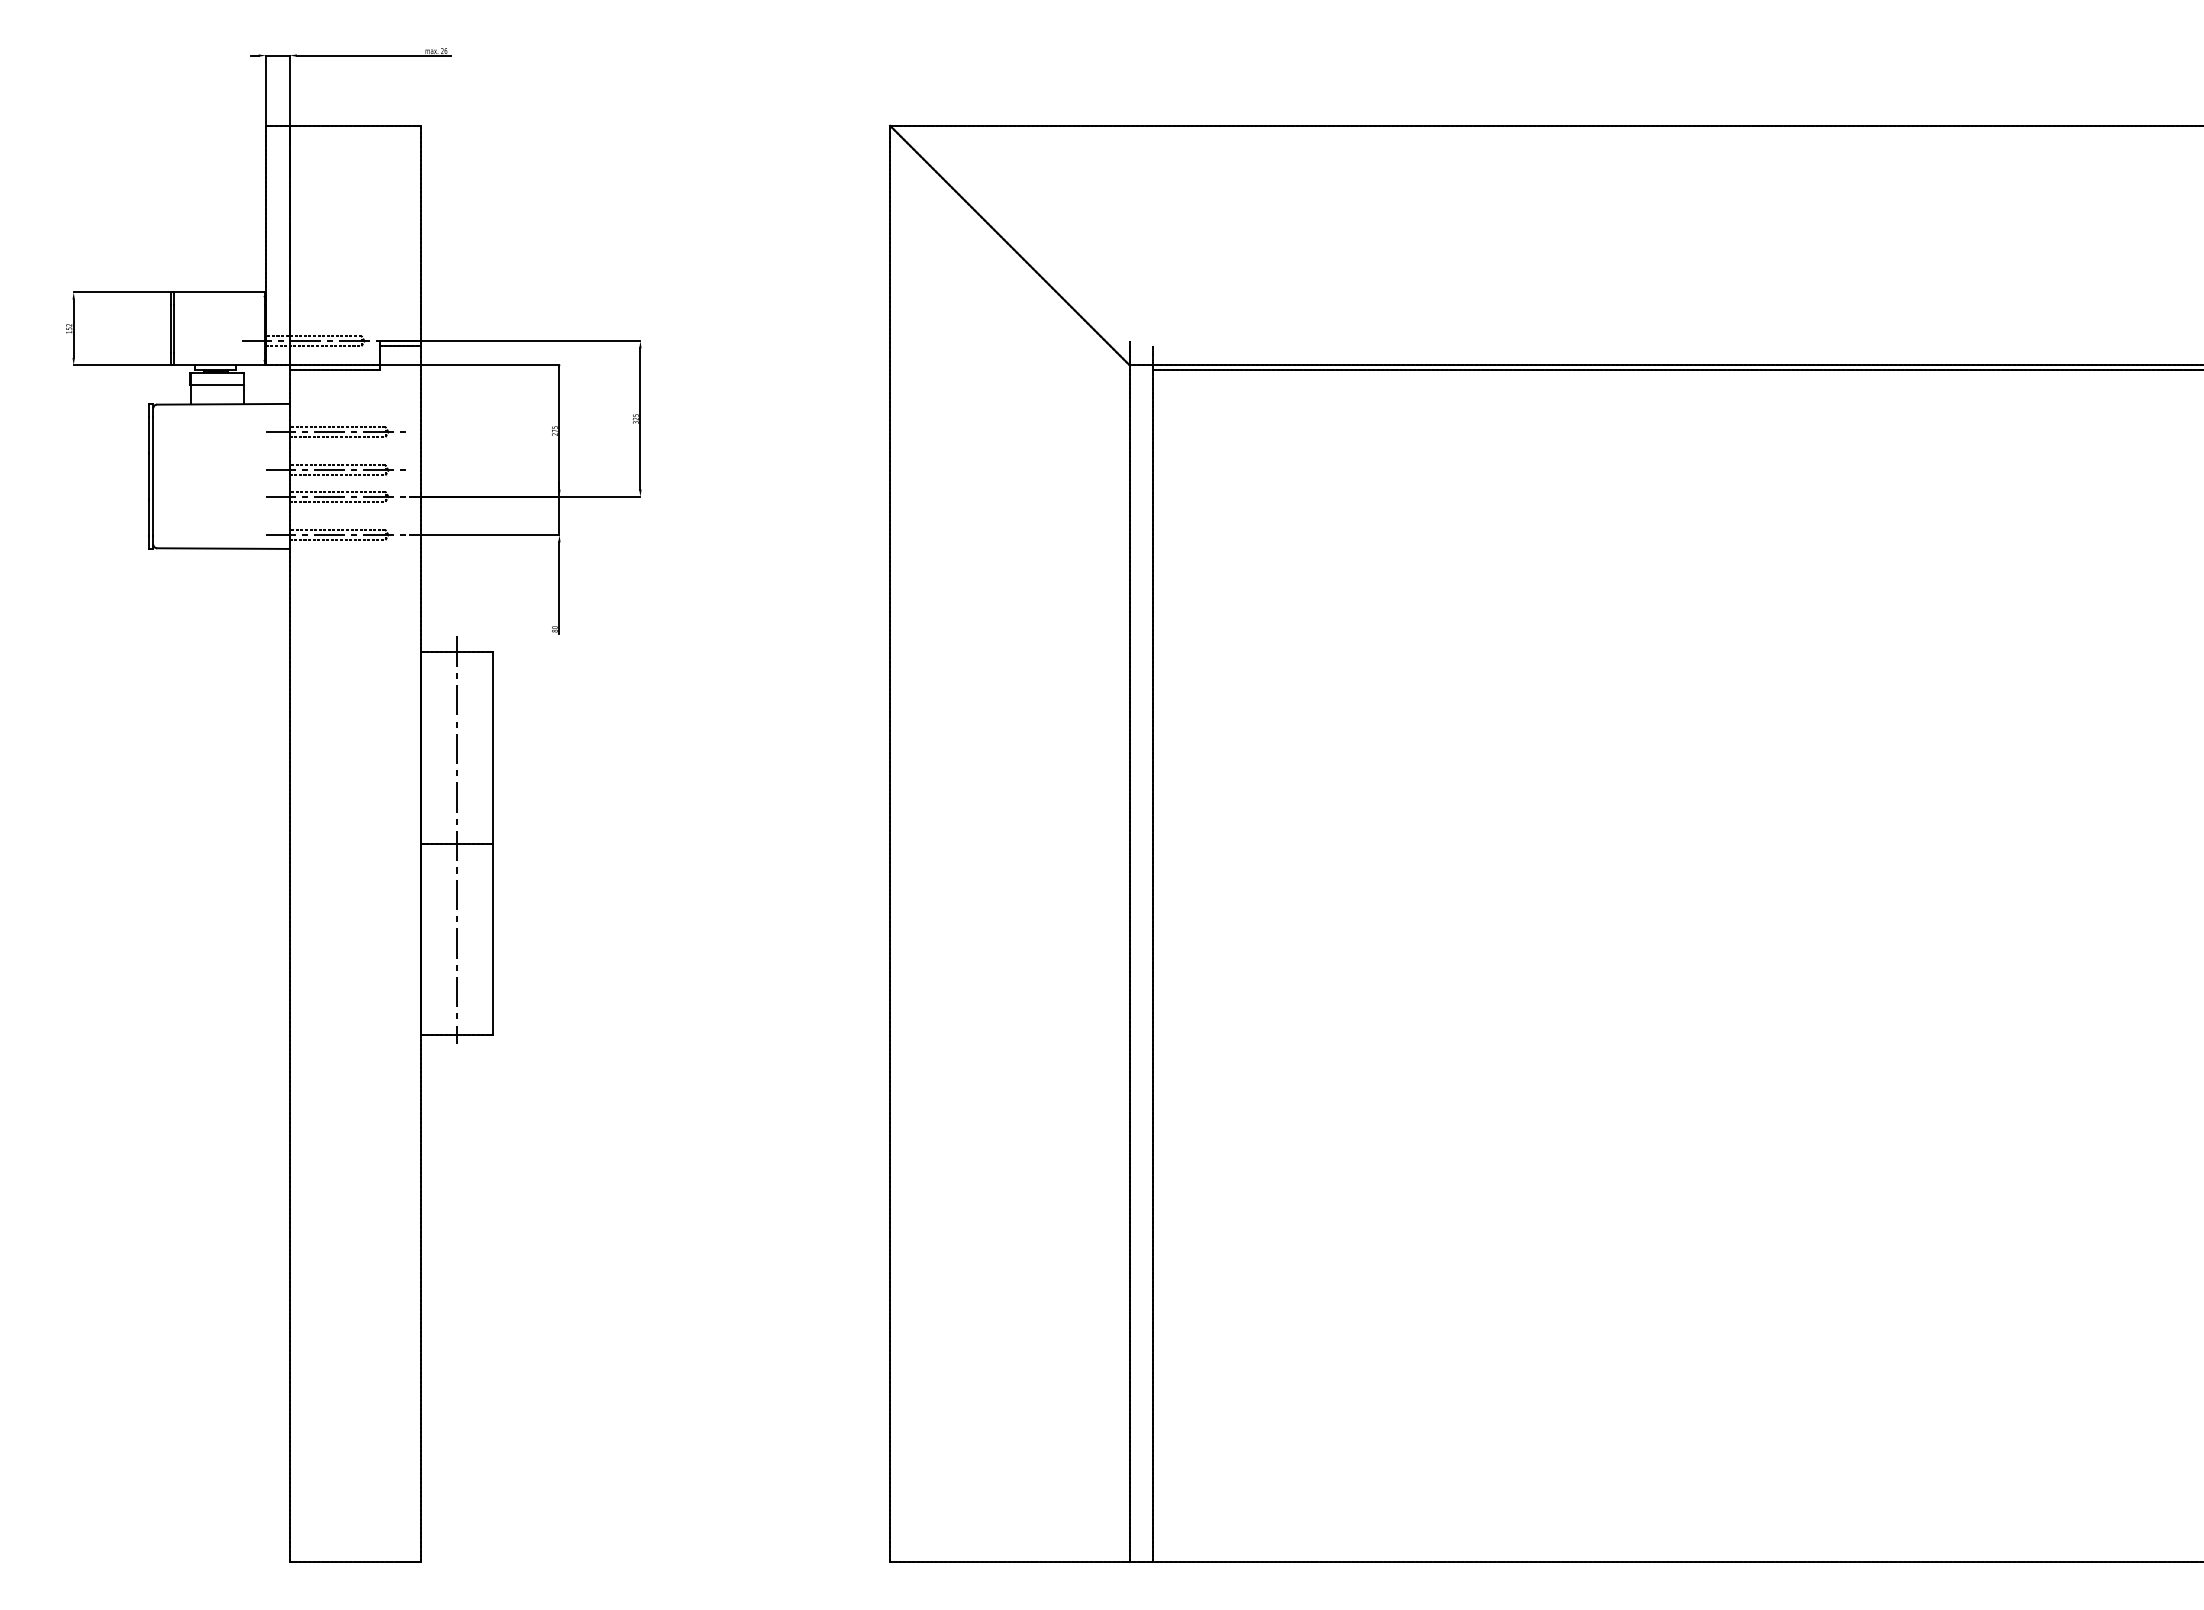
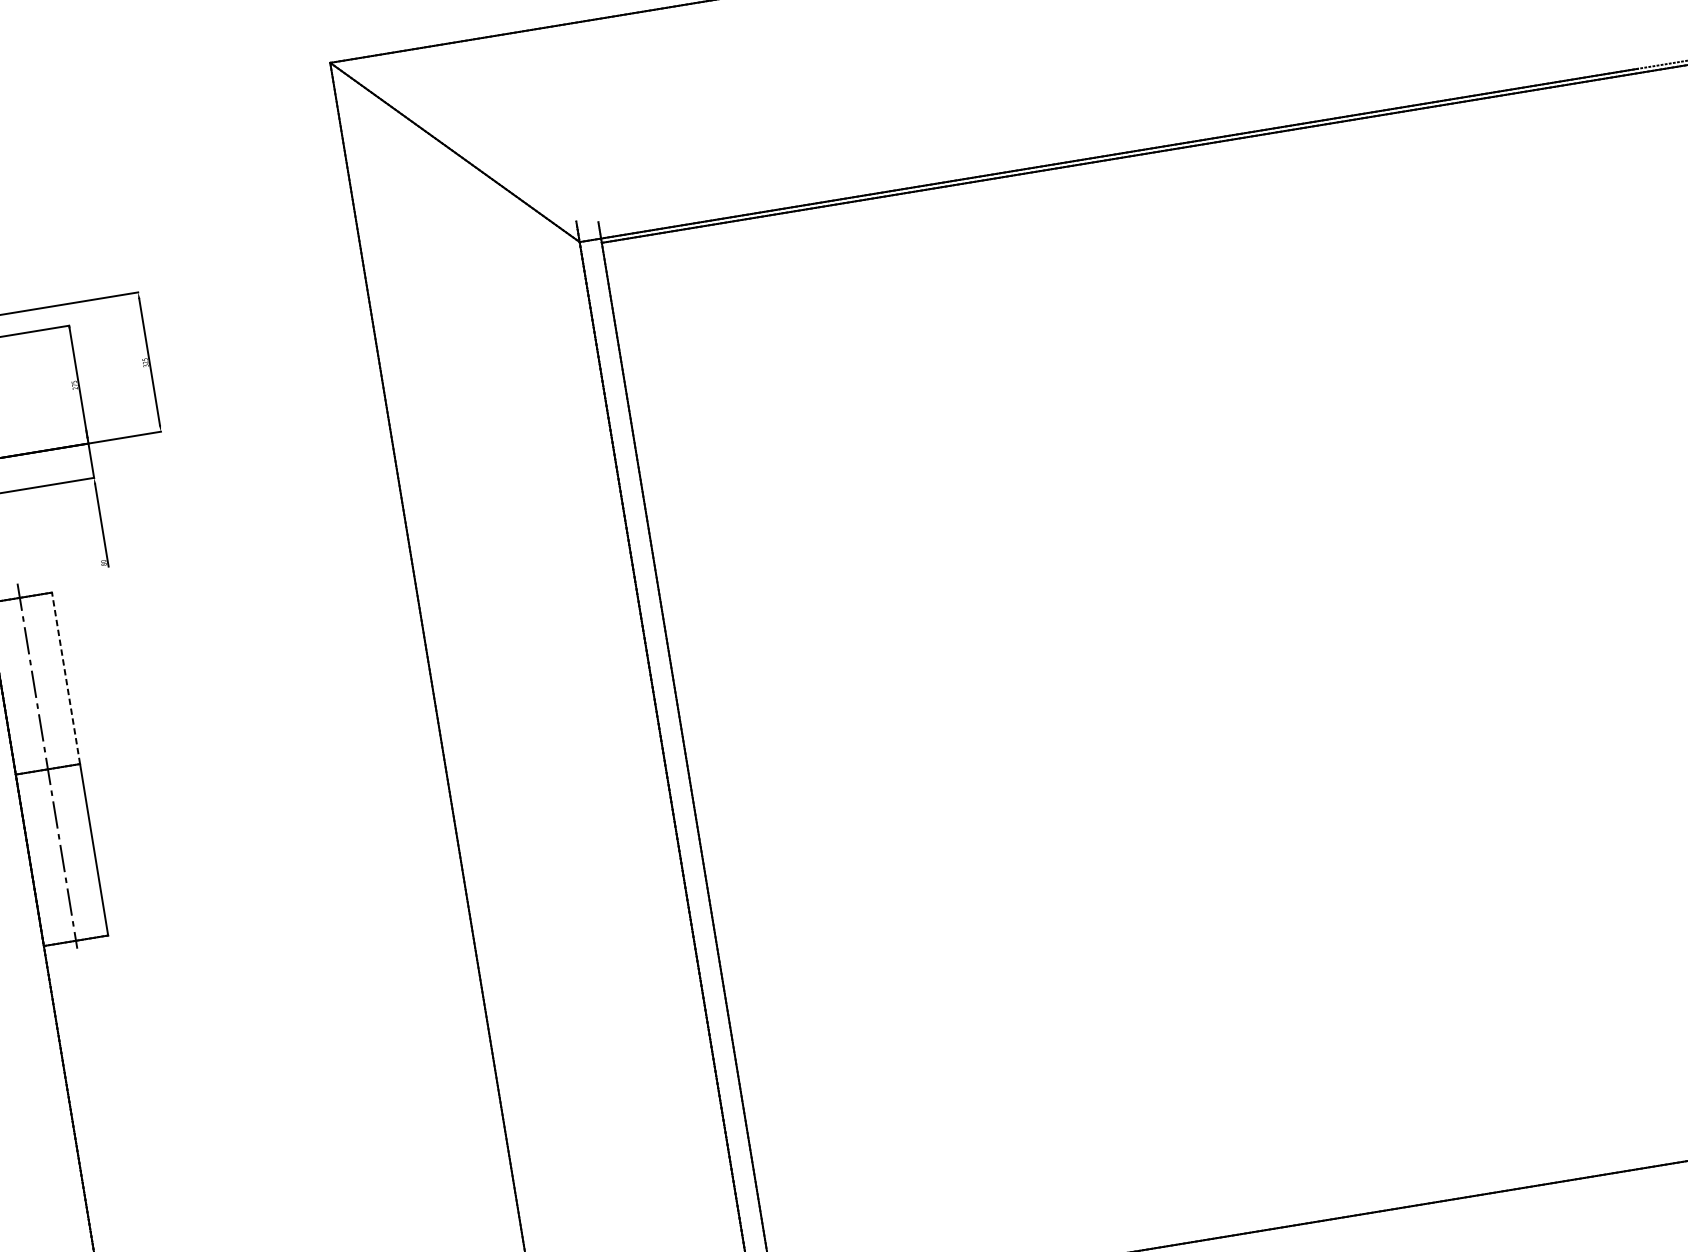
line: (493, 748) -> (66, 678), solid -> dashed

